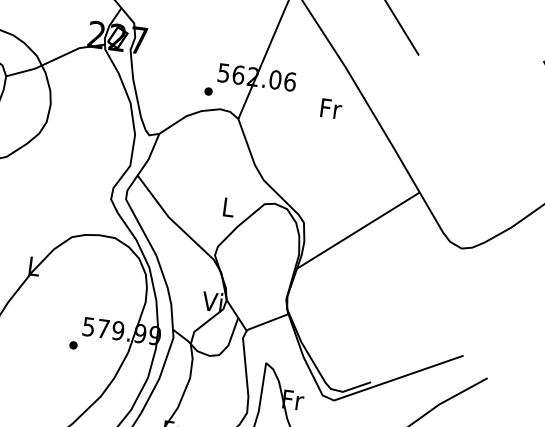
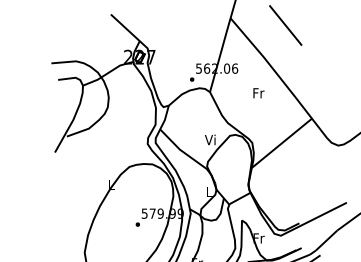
text: (330, 109) -> (258, 93), moved
text: (227, 206) -> (210, 139), L -> Vi
text: (211, 301) -> (208, 191), Vi -> L

